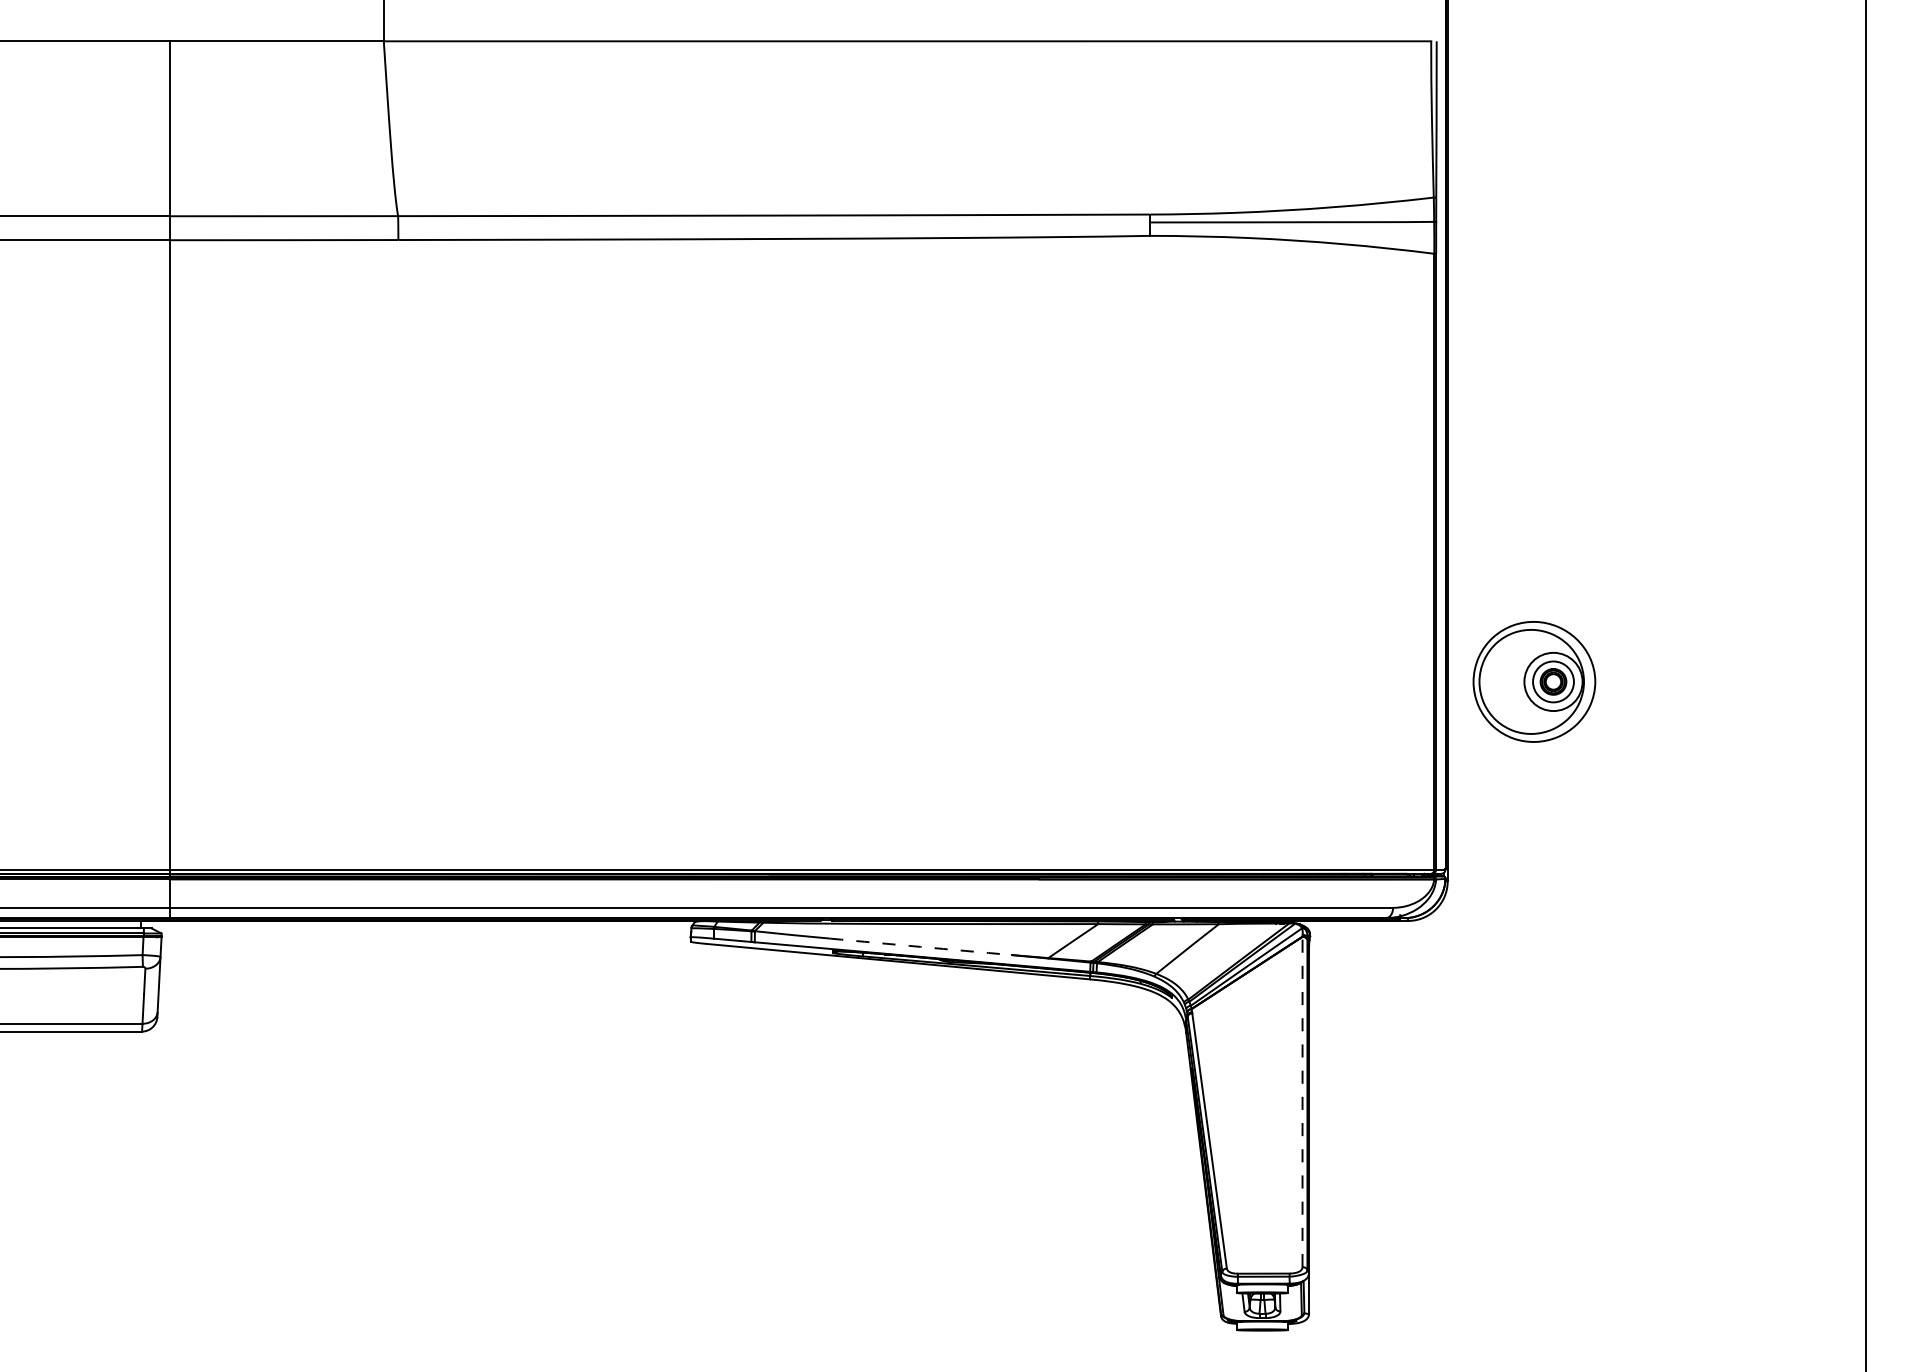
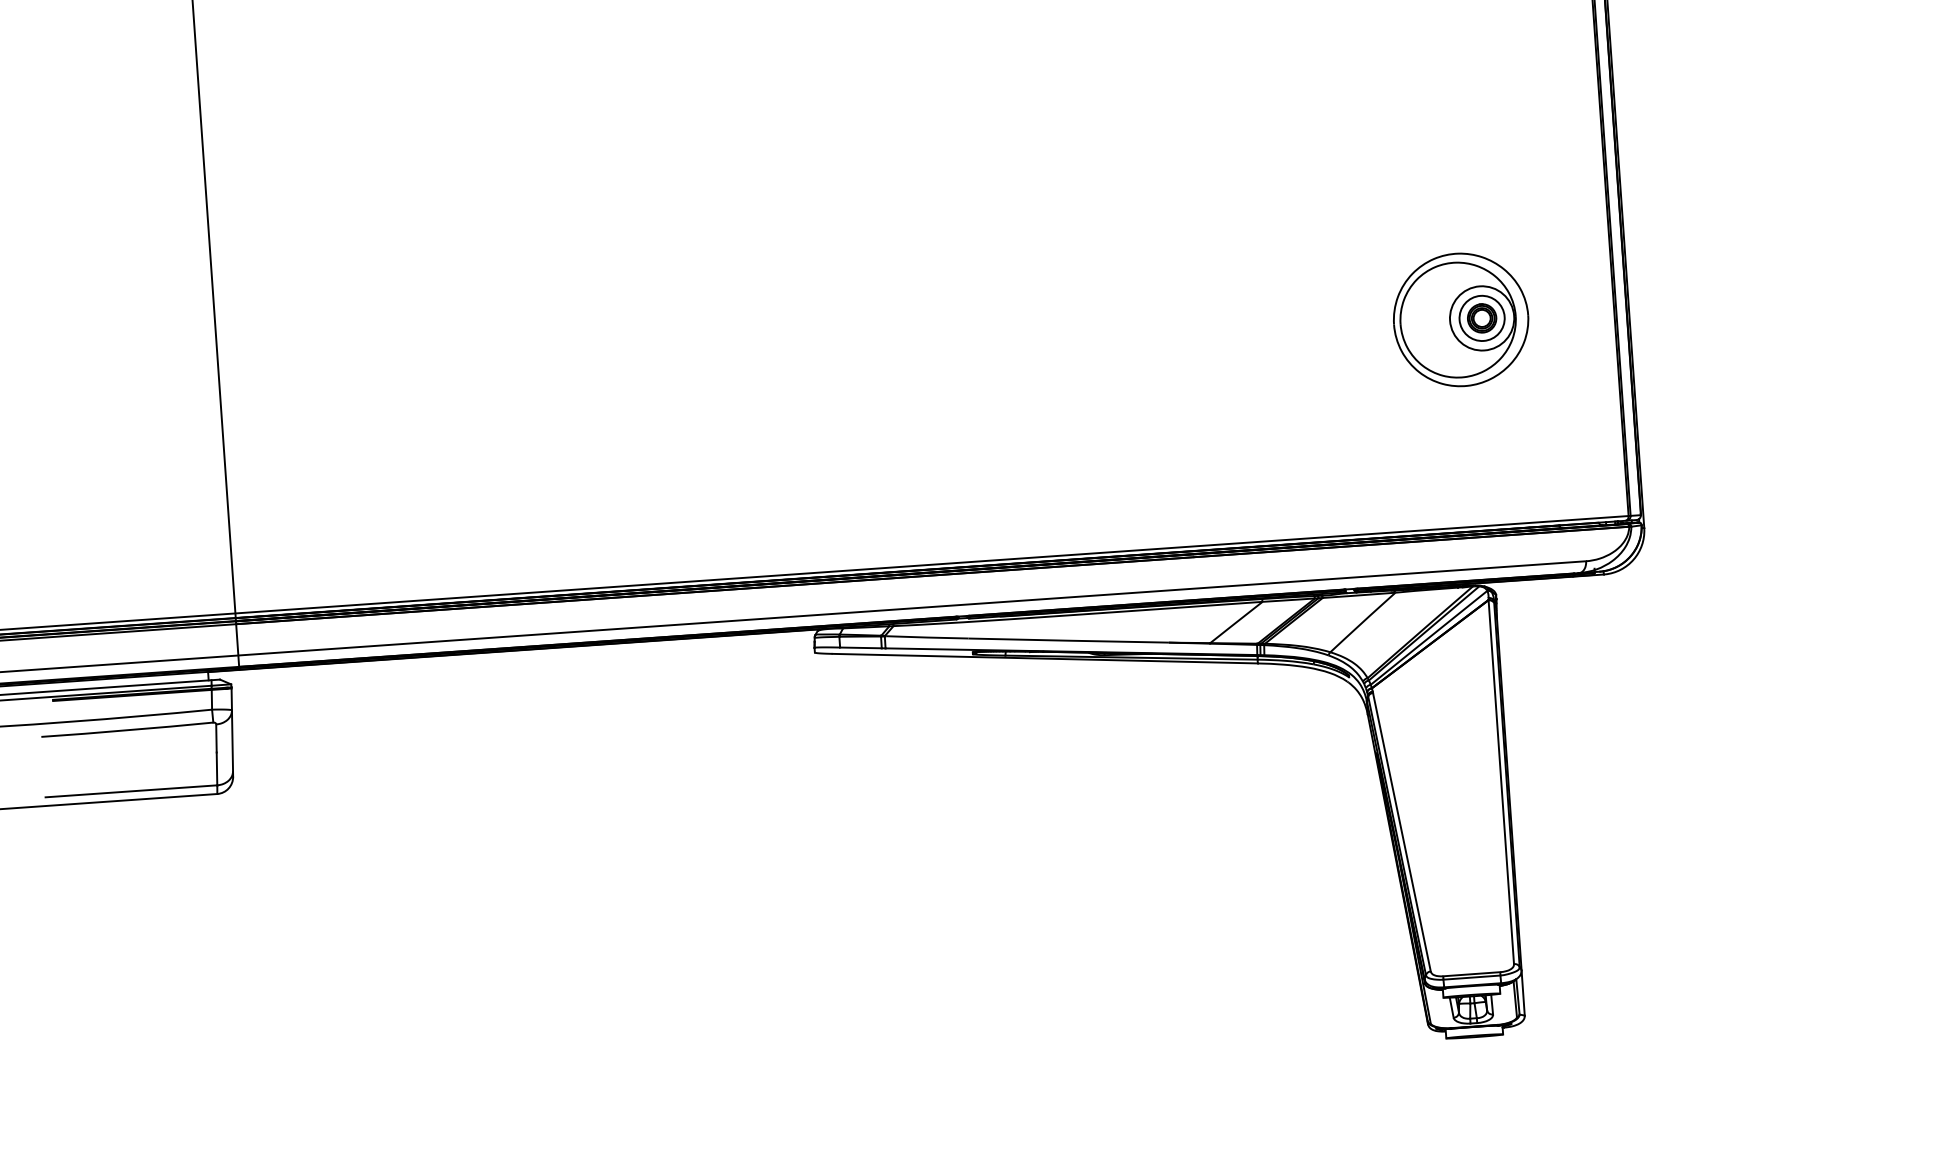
part: (1534, 681) -> (1461, 319), moved
arc: (920, 946) -> (1068, 640), dashed -> solid
line: (1302, 1101) -> (1501, 781), dashed -> solid

